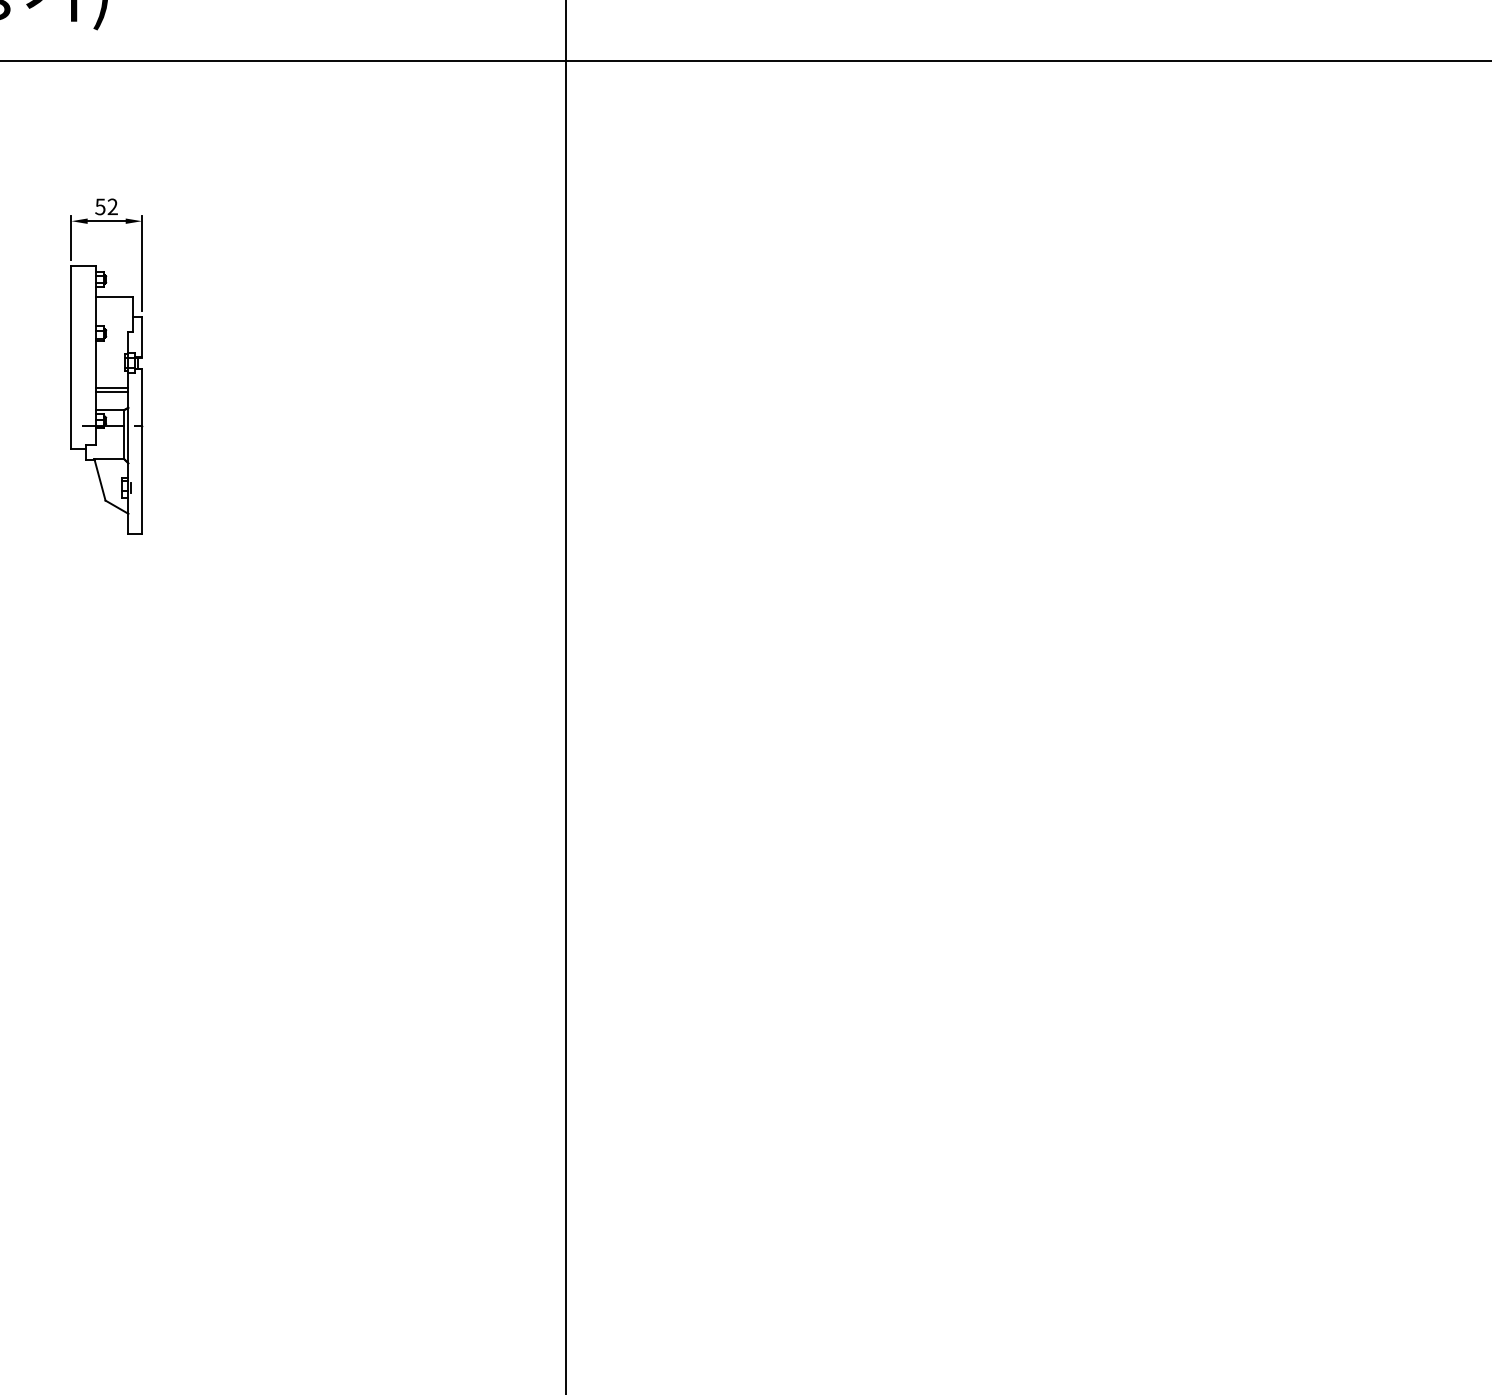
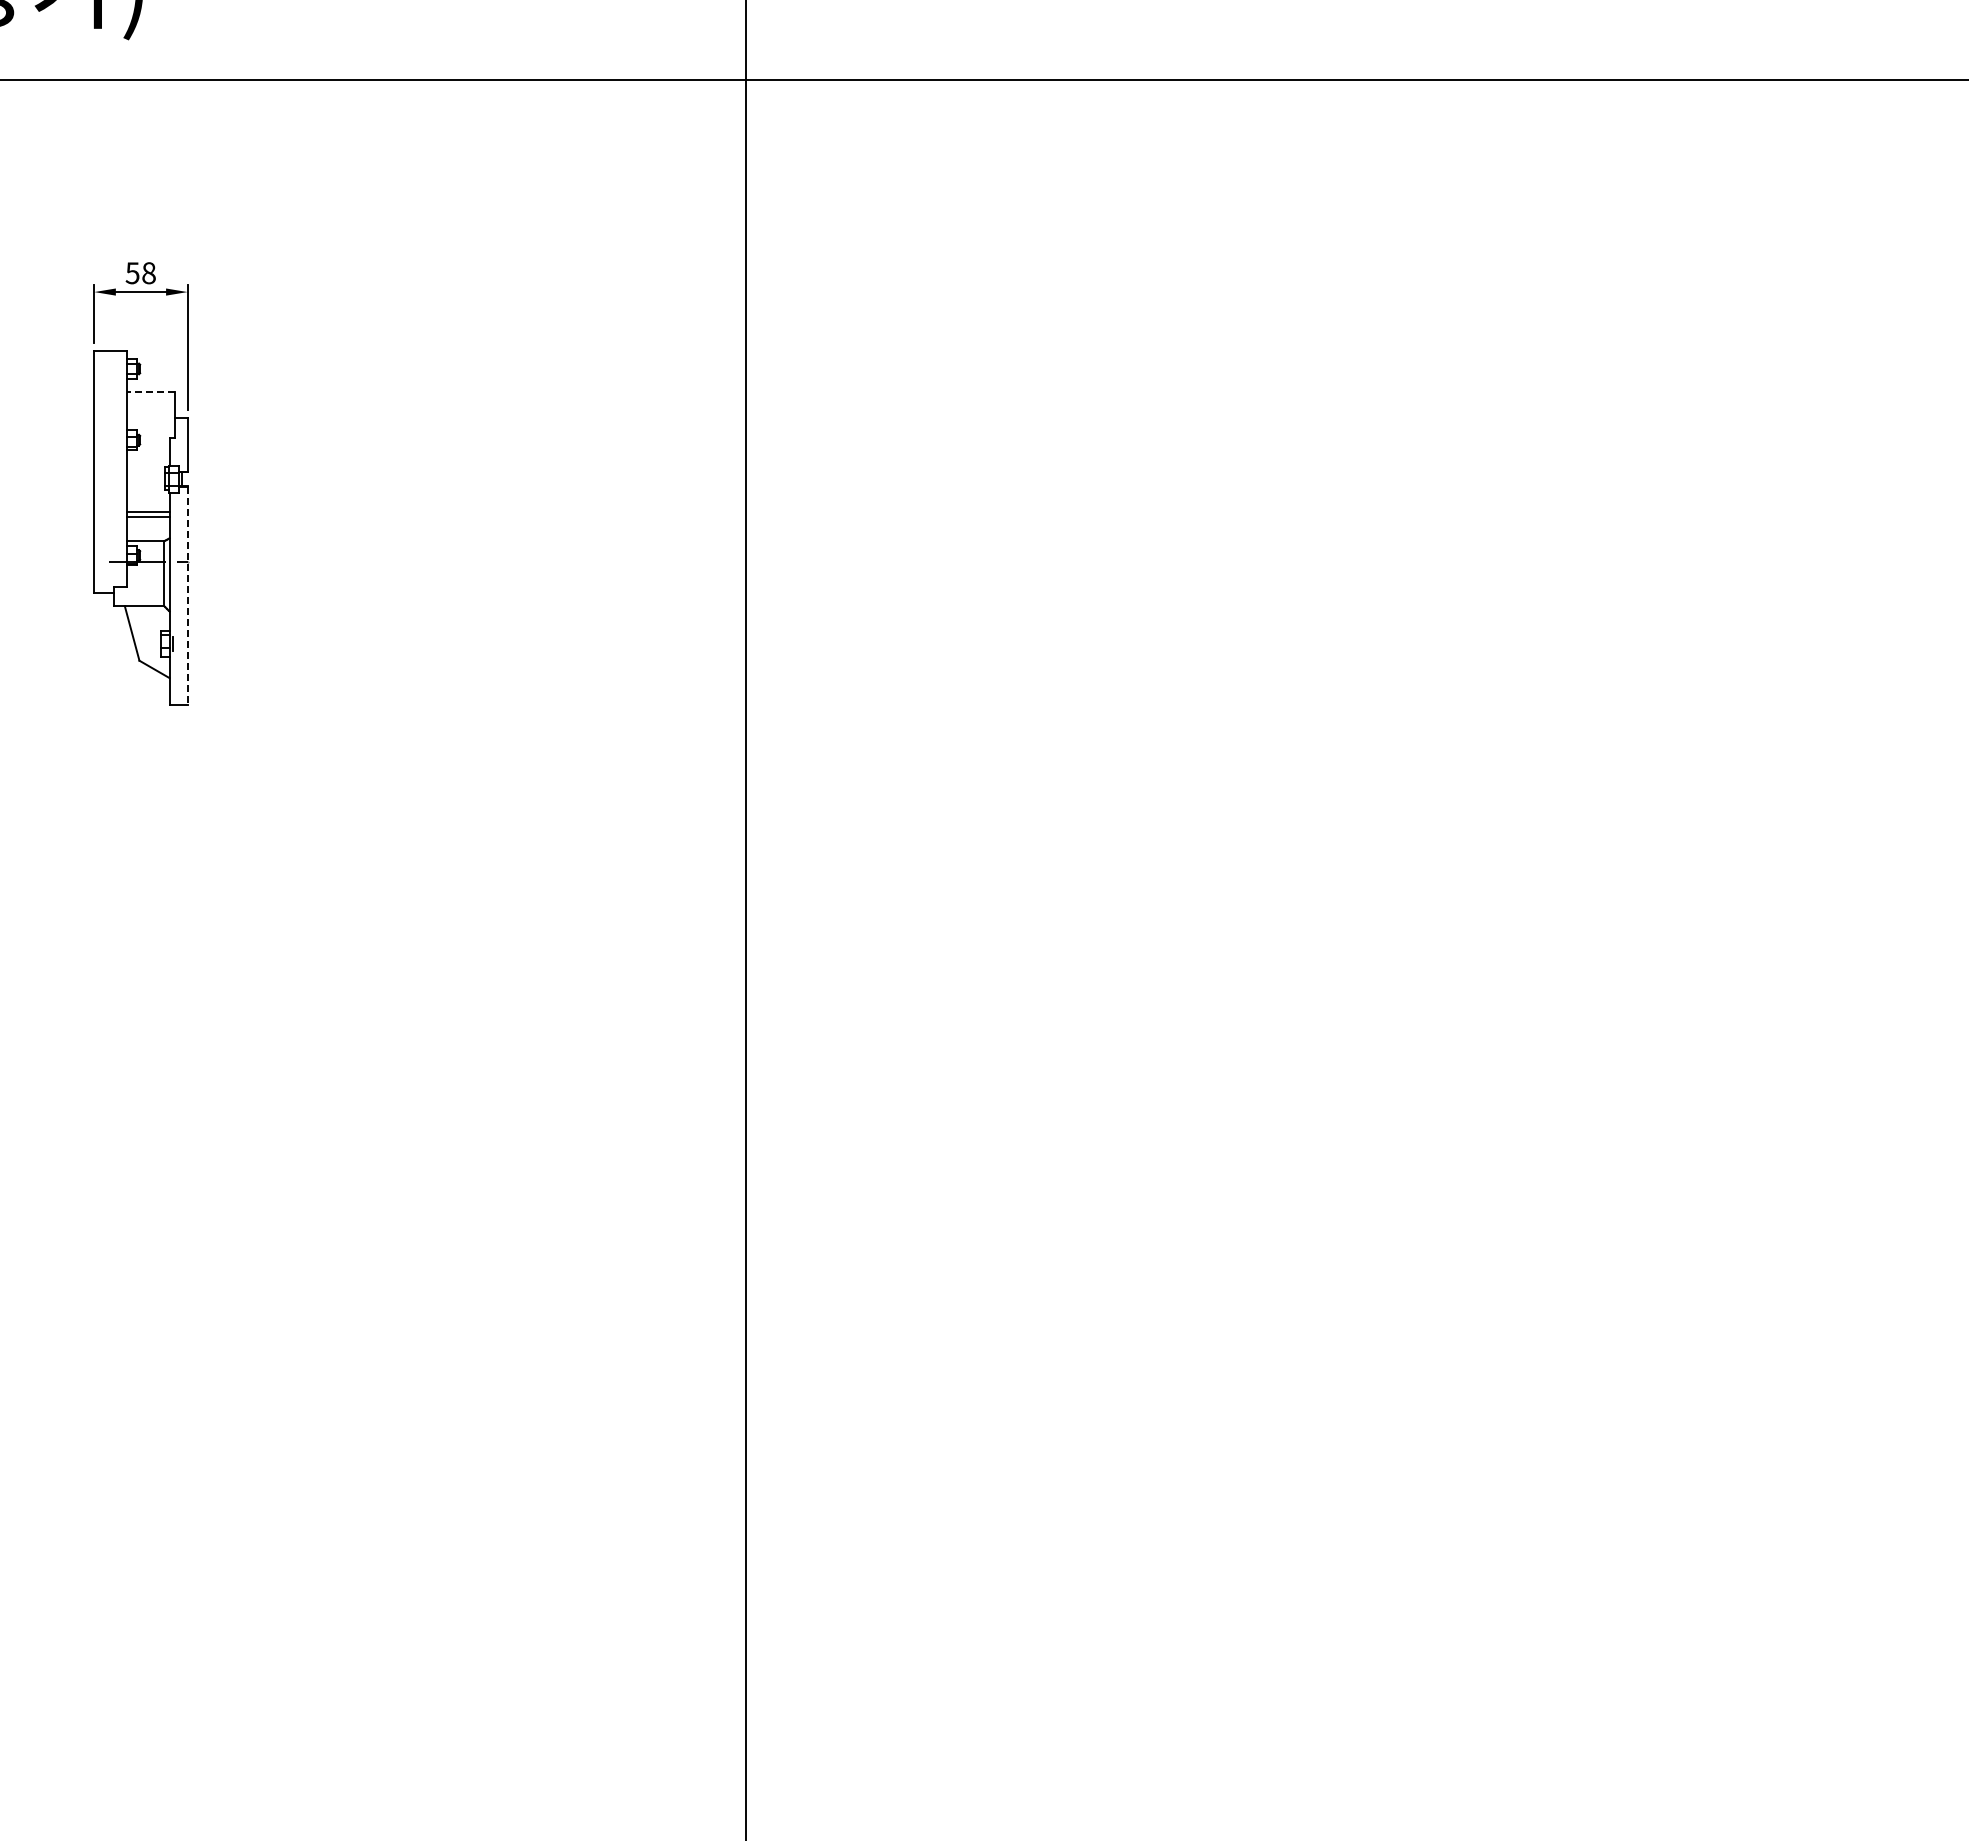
text: (112, 207) -> (148, 273), 52 -> 58
line: (113, 297) -> (150, 392), solid -> dashed
line: (141, 451) -> (187, 596), solid -> dashed

